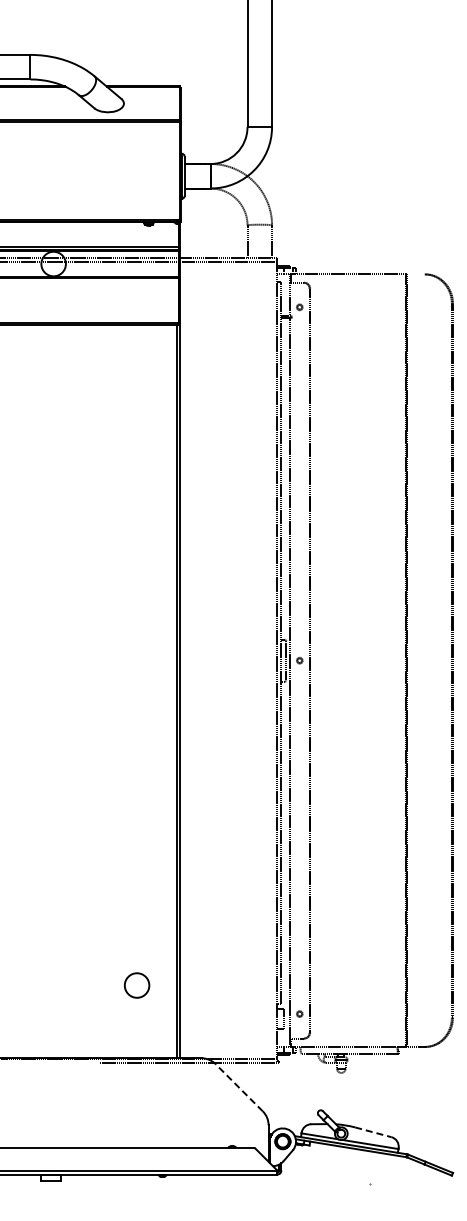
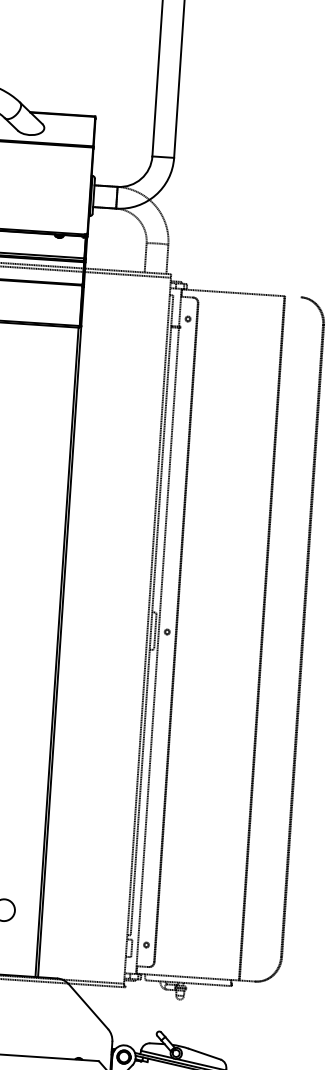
line: (239, 1087) -> (88, 1006), dashed -> solid
line: (373, 1132) -> (204, 1054), dashed -> solid

